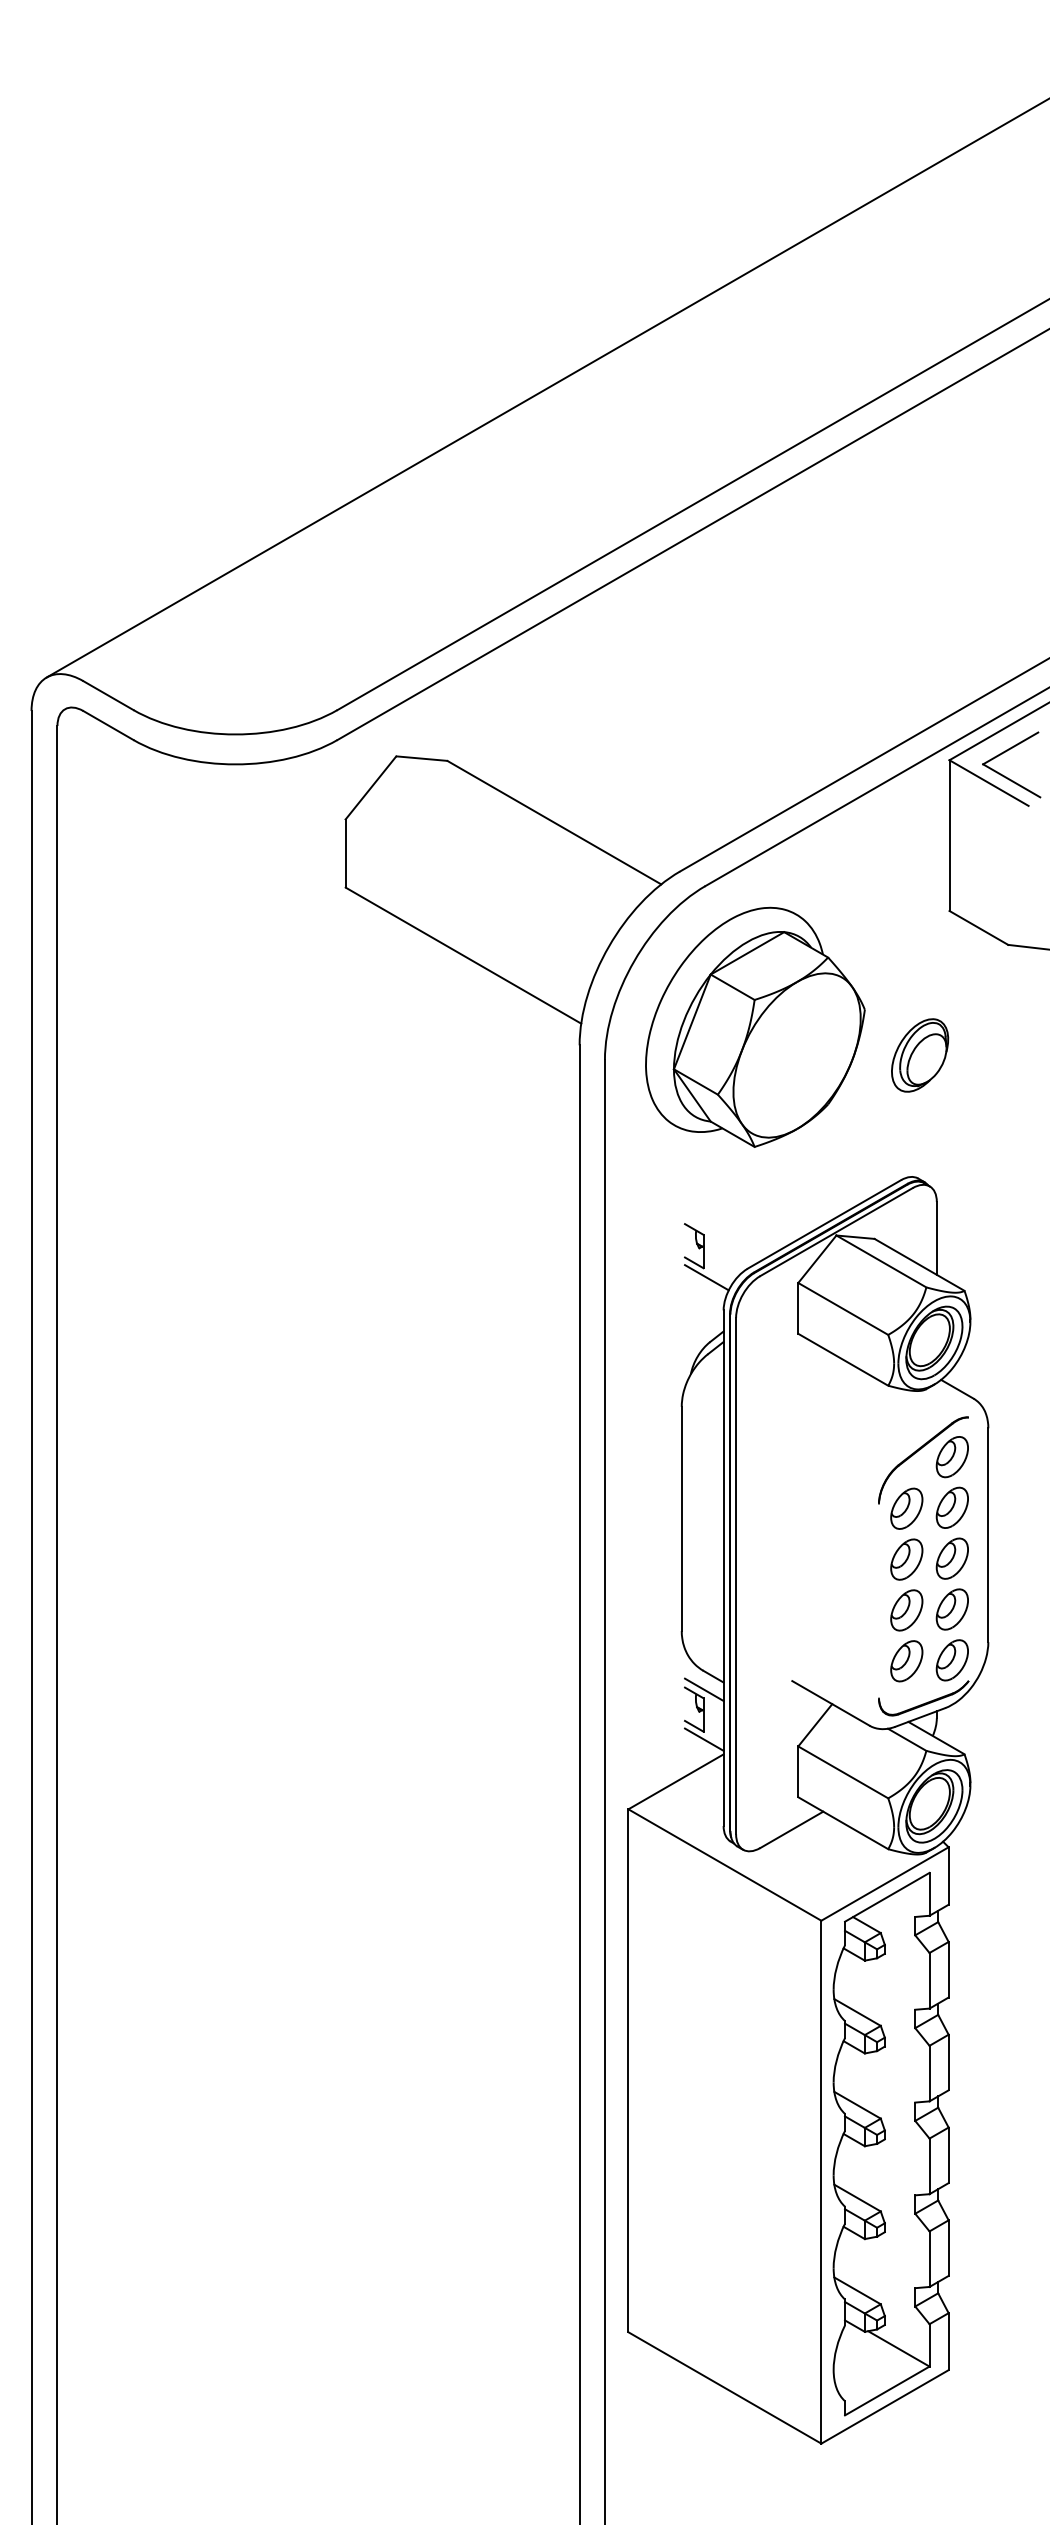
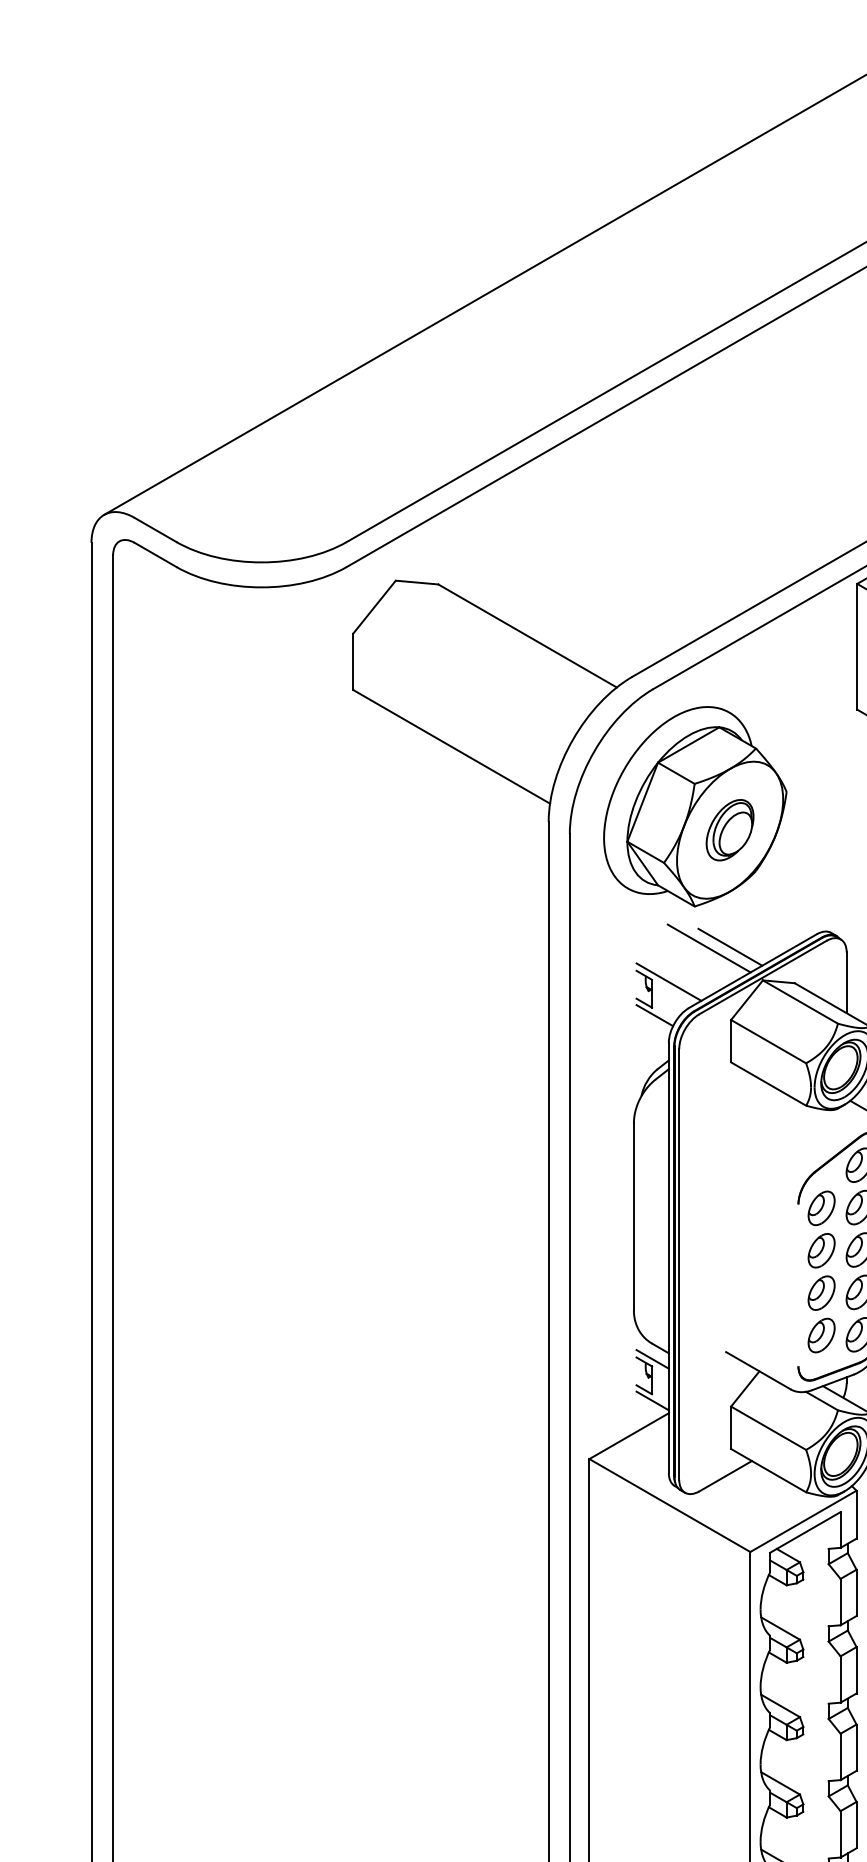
part: (920, 1055) -> (730, 830), moved
line: (797, 1195) -> (730, 947), added
line: (771, 1196) -> (708, 947), added
line: (723, 1237) -> (668, 982), added

